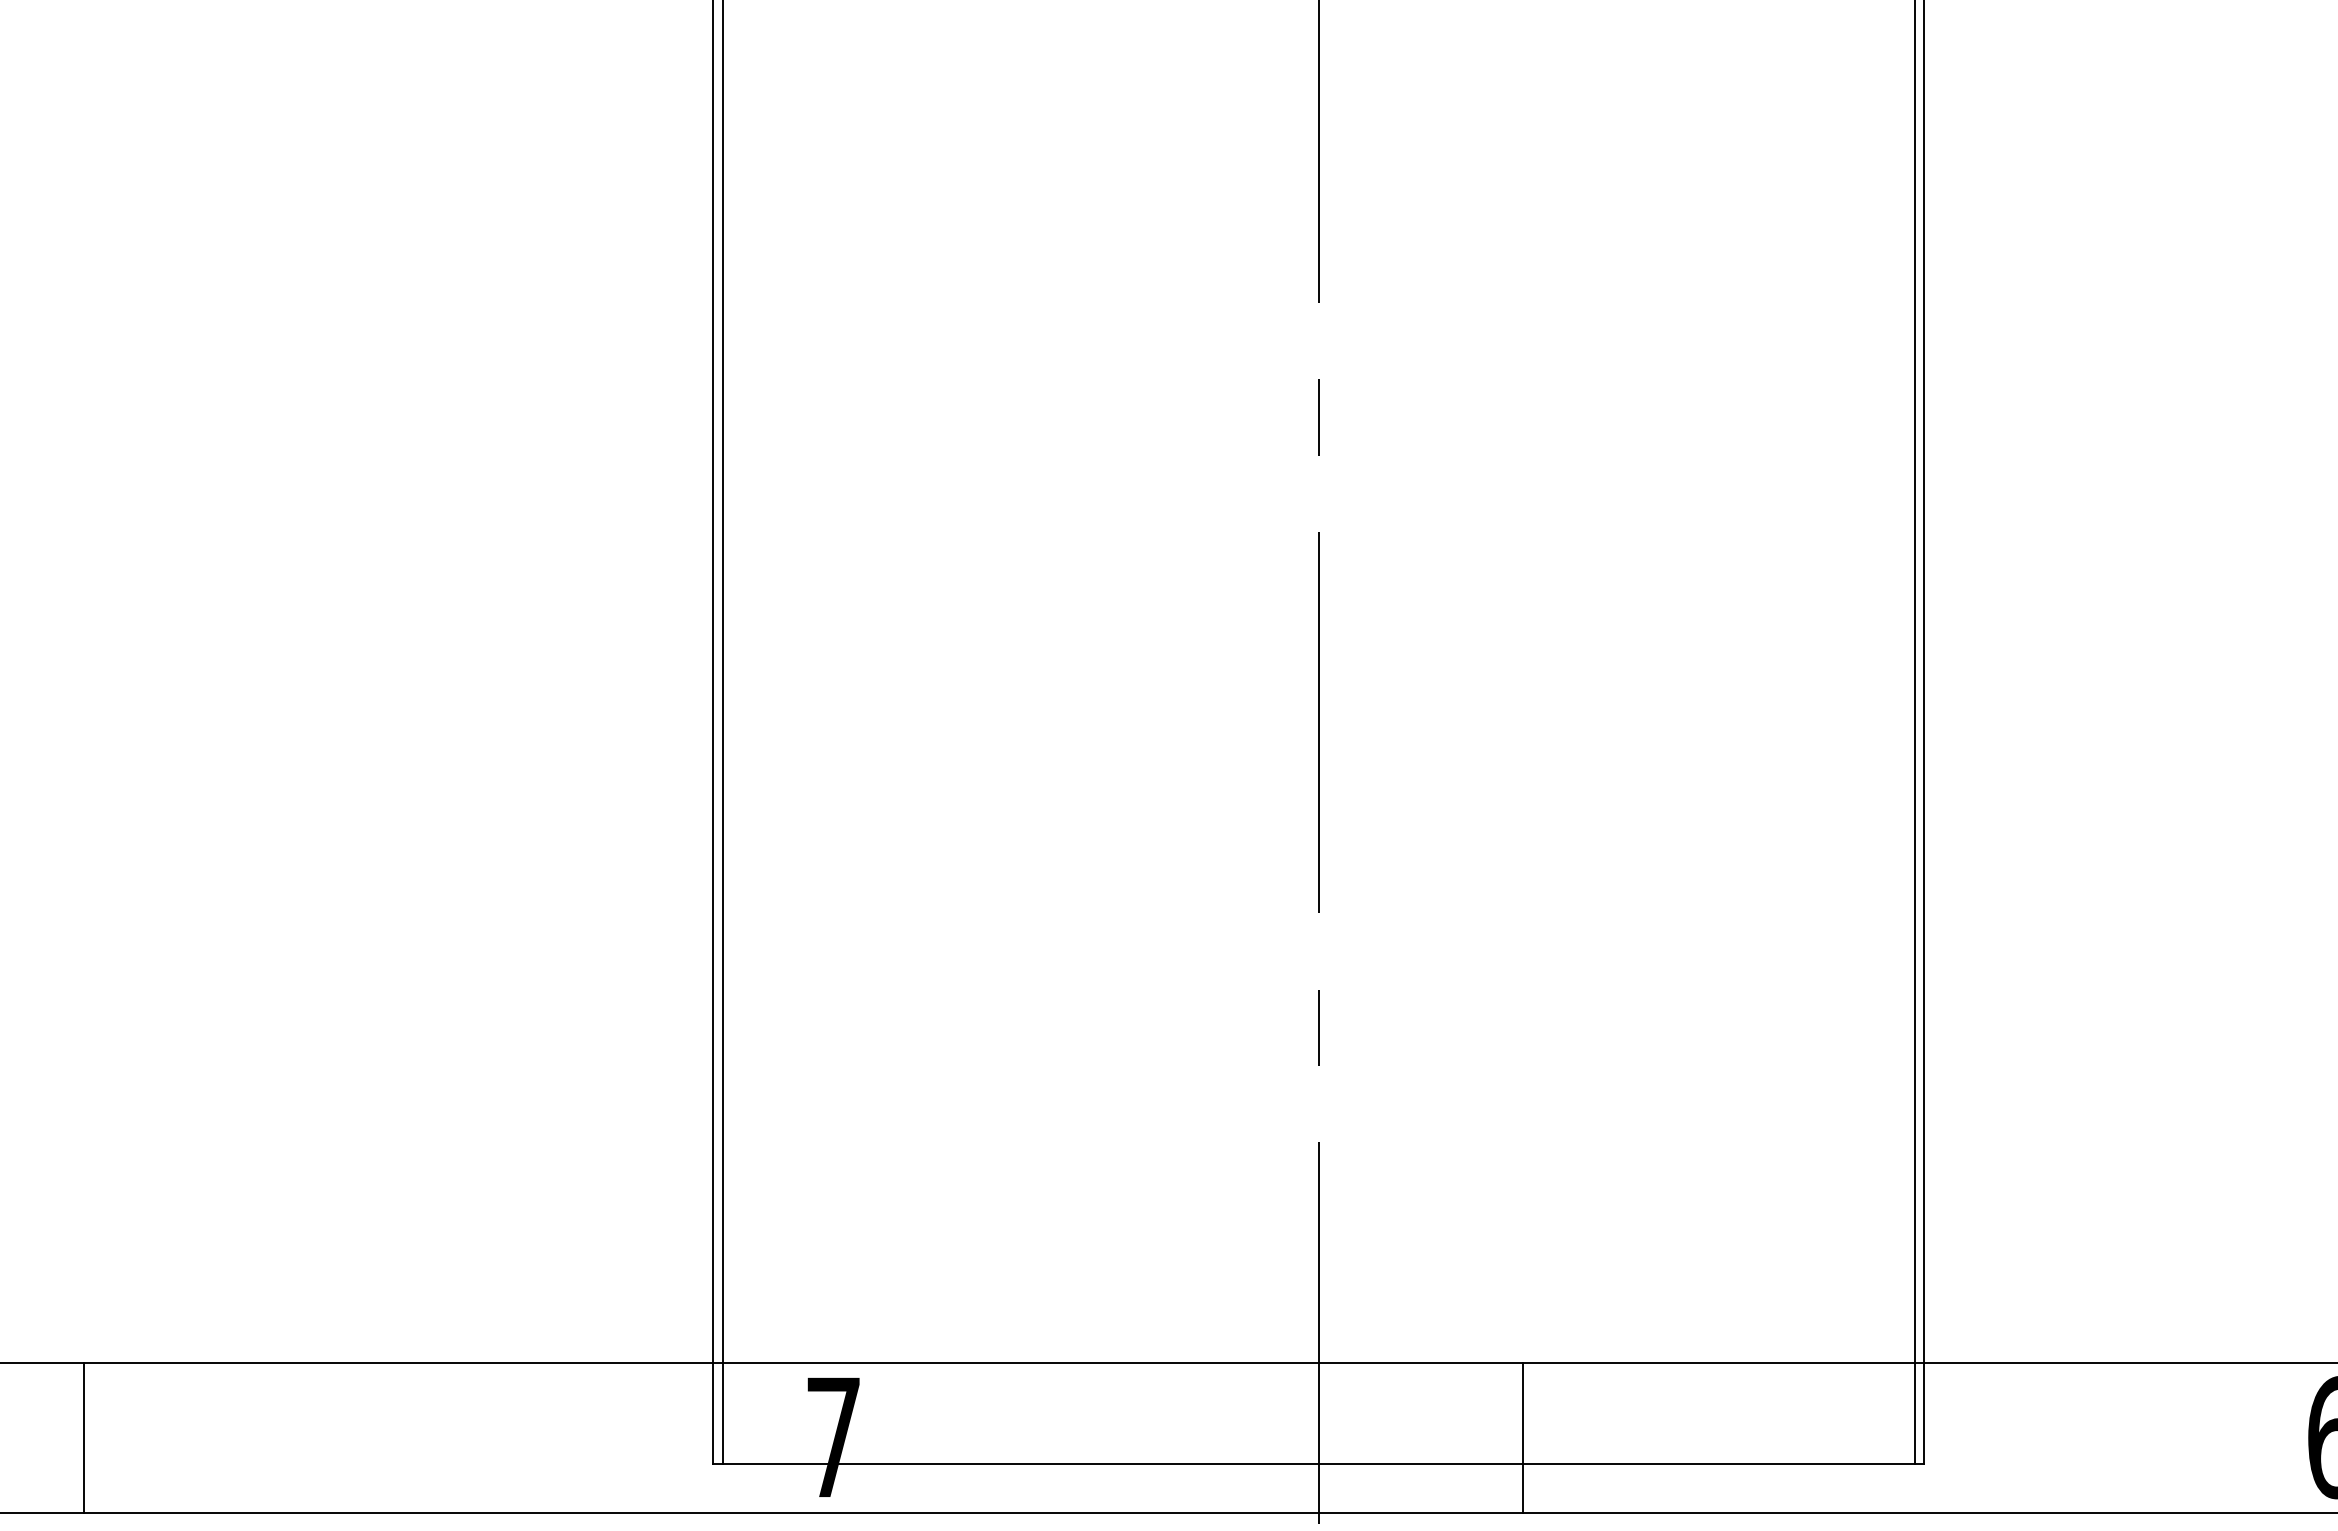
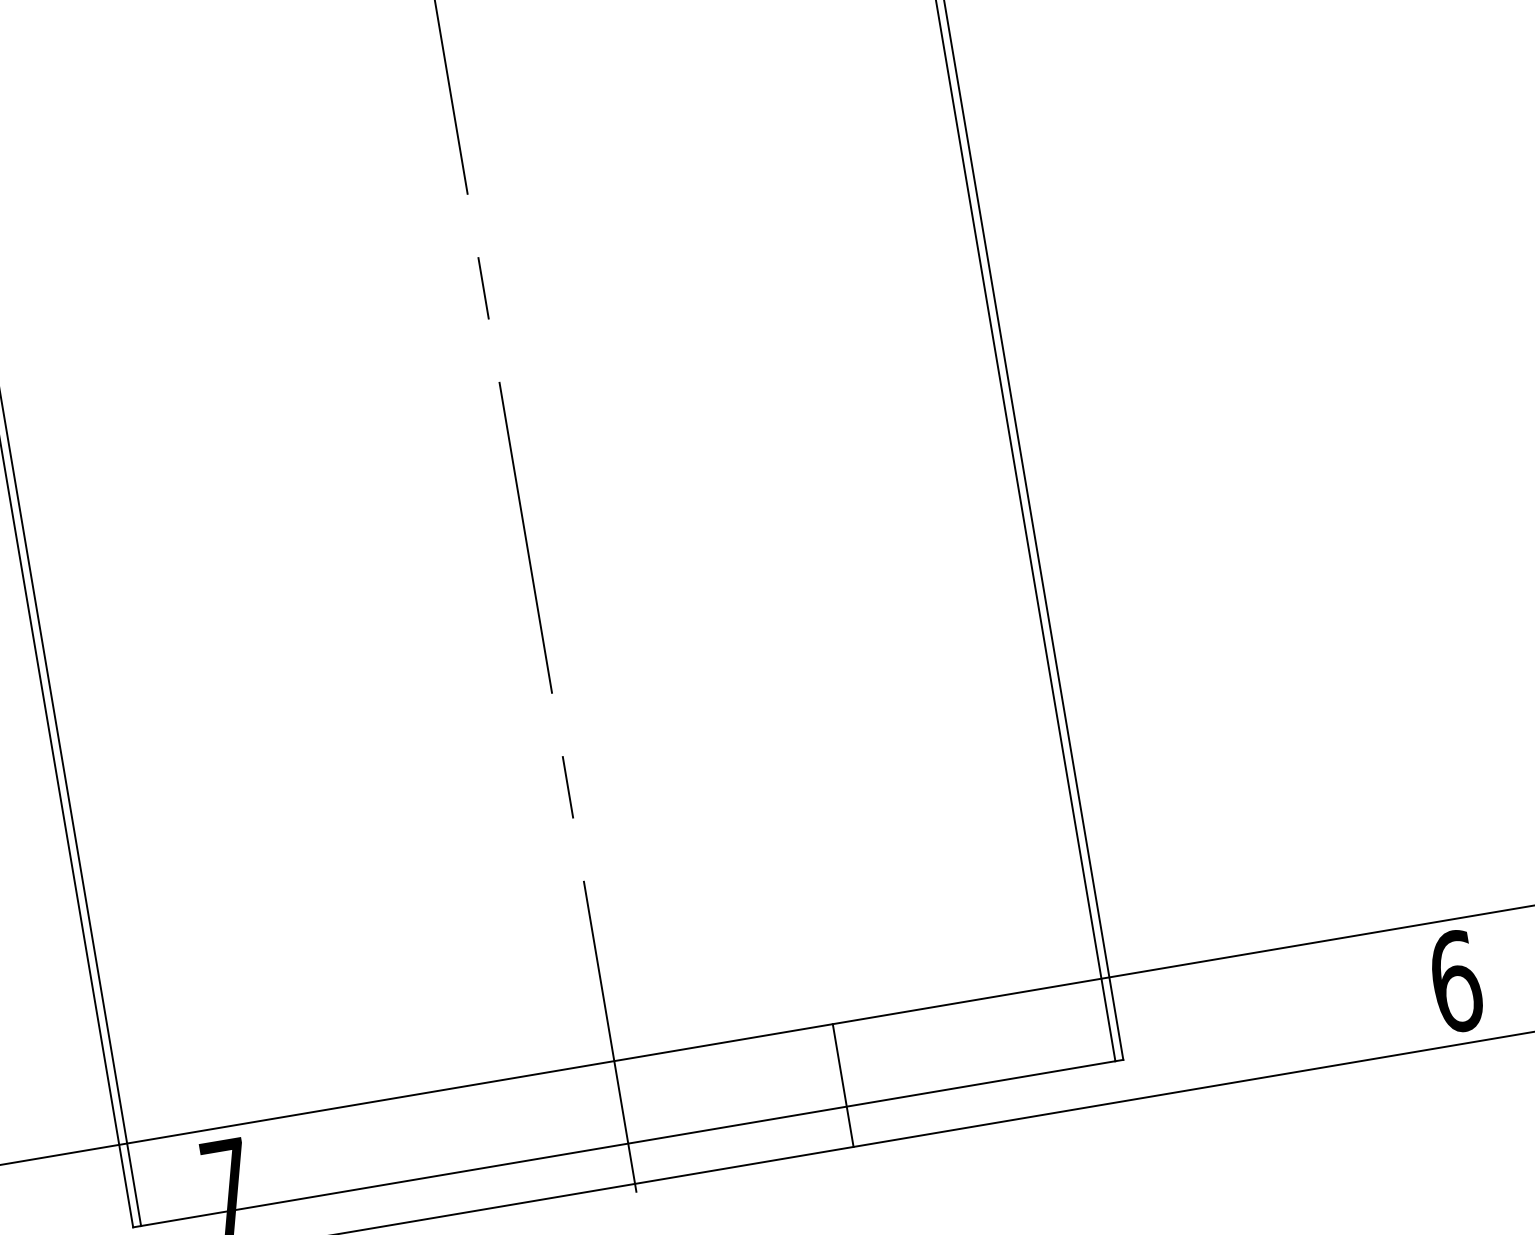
line: (1522, 1437) -> (842, 1085), moved

